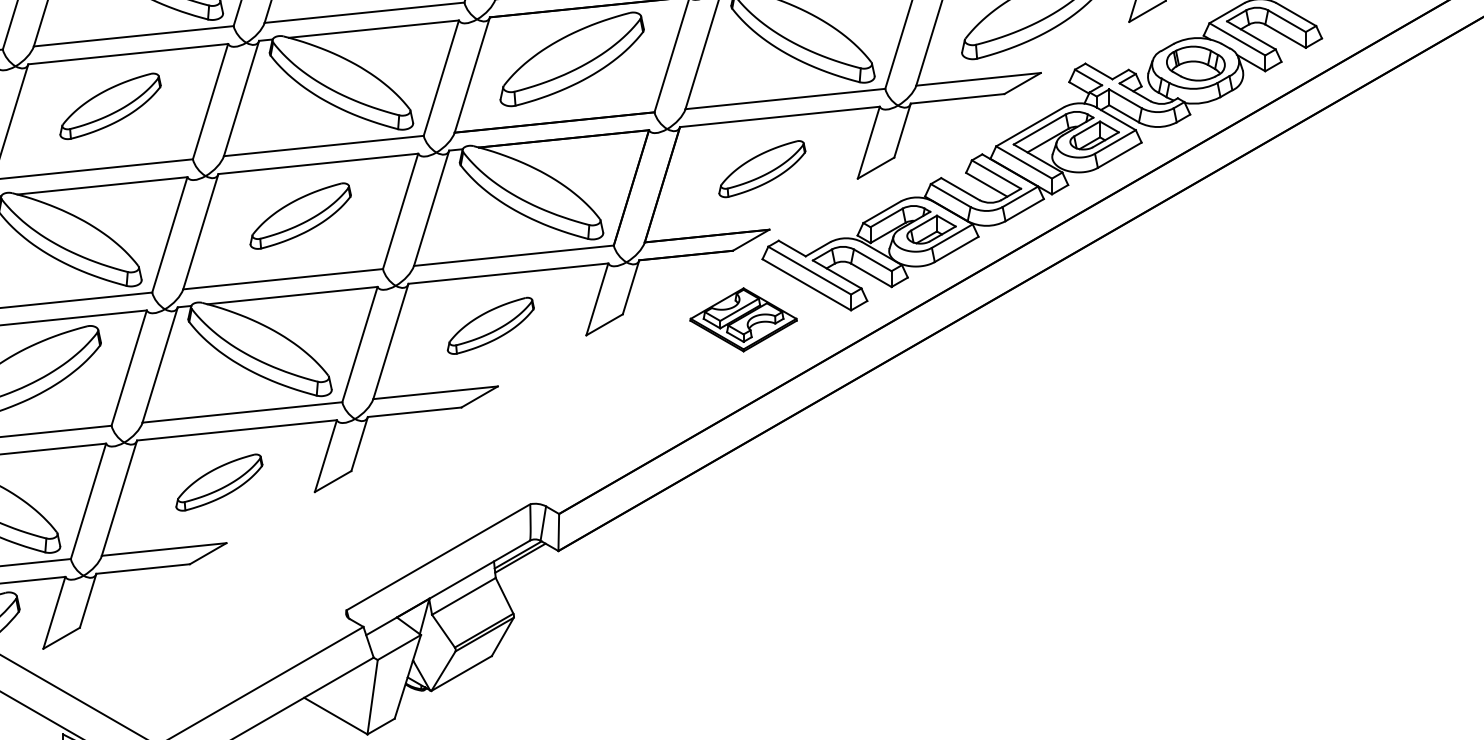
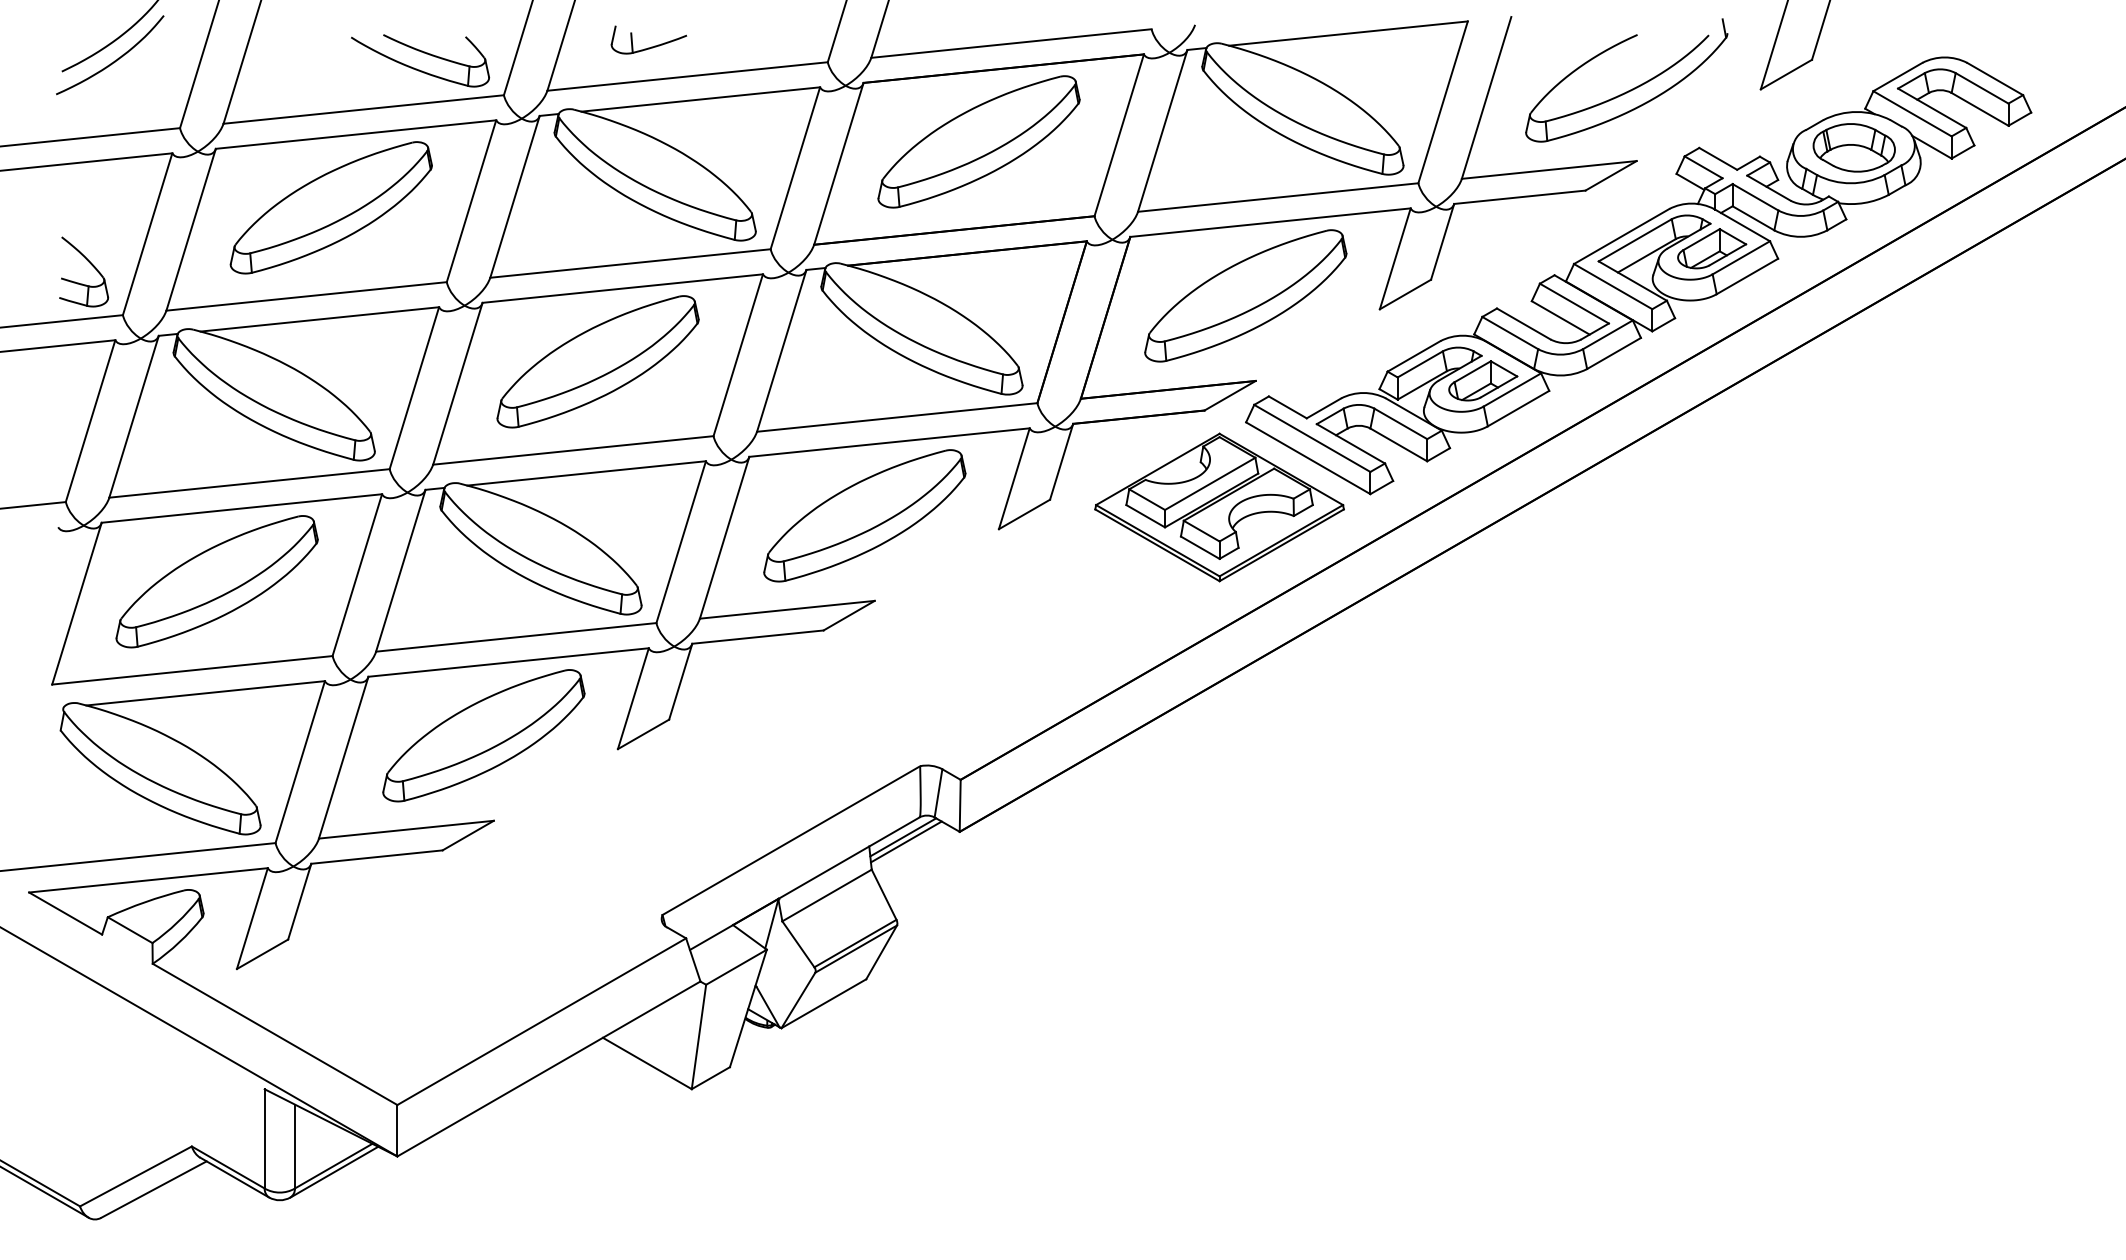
part: (110, 106) -> (330, 207), size x1.43
part: (762, 168) -> (1245, 295), size x1.67
part: (300, 215) -> (597, 361), size x1.43
part: (743, 319) -> (1219, 507), size x1.67
part: (490, 325) -> (864, 515), size x1.67
part: (219, 482) -> (483, 735), size x1.67

